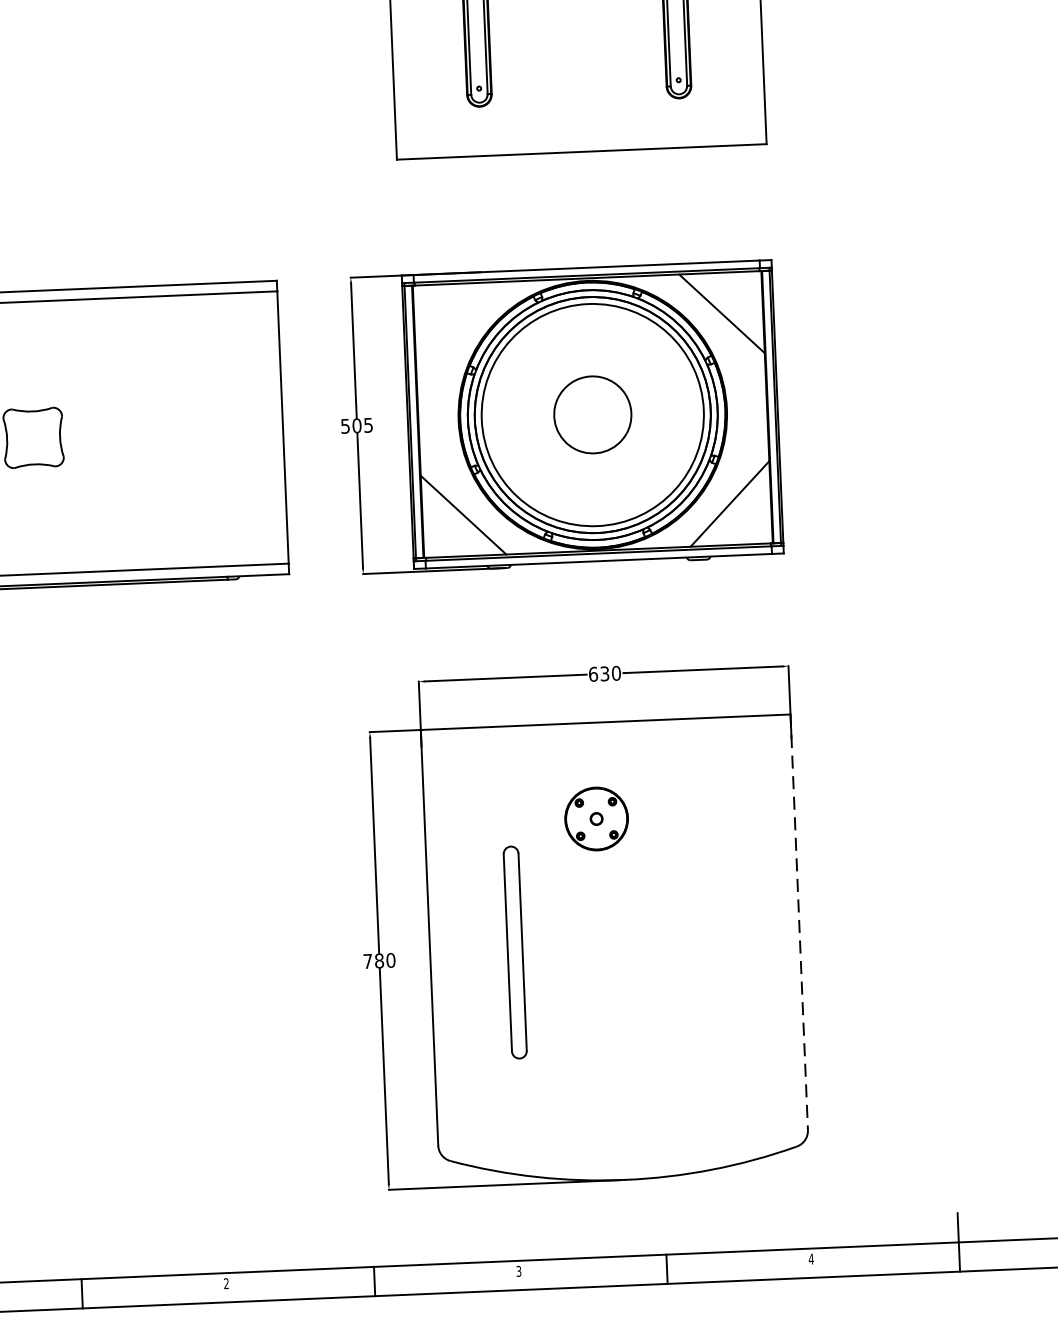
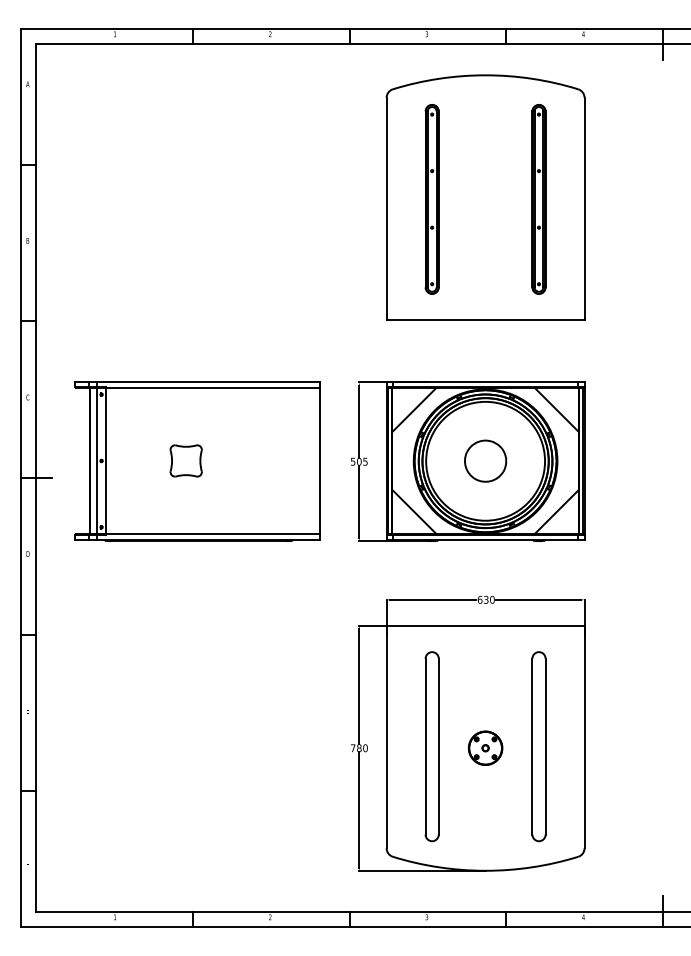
line: (456, 325) -> (414, 410), added
part: (596, 817) -> (485, 747), moved
line: (799, 923) -> (584, 737), dashed -> solid
part: (713, 943) -> (538, 746), added
part: (514, 952) -> (431, 746), size x1.67

